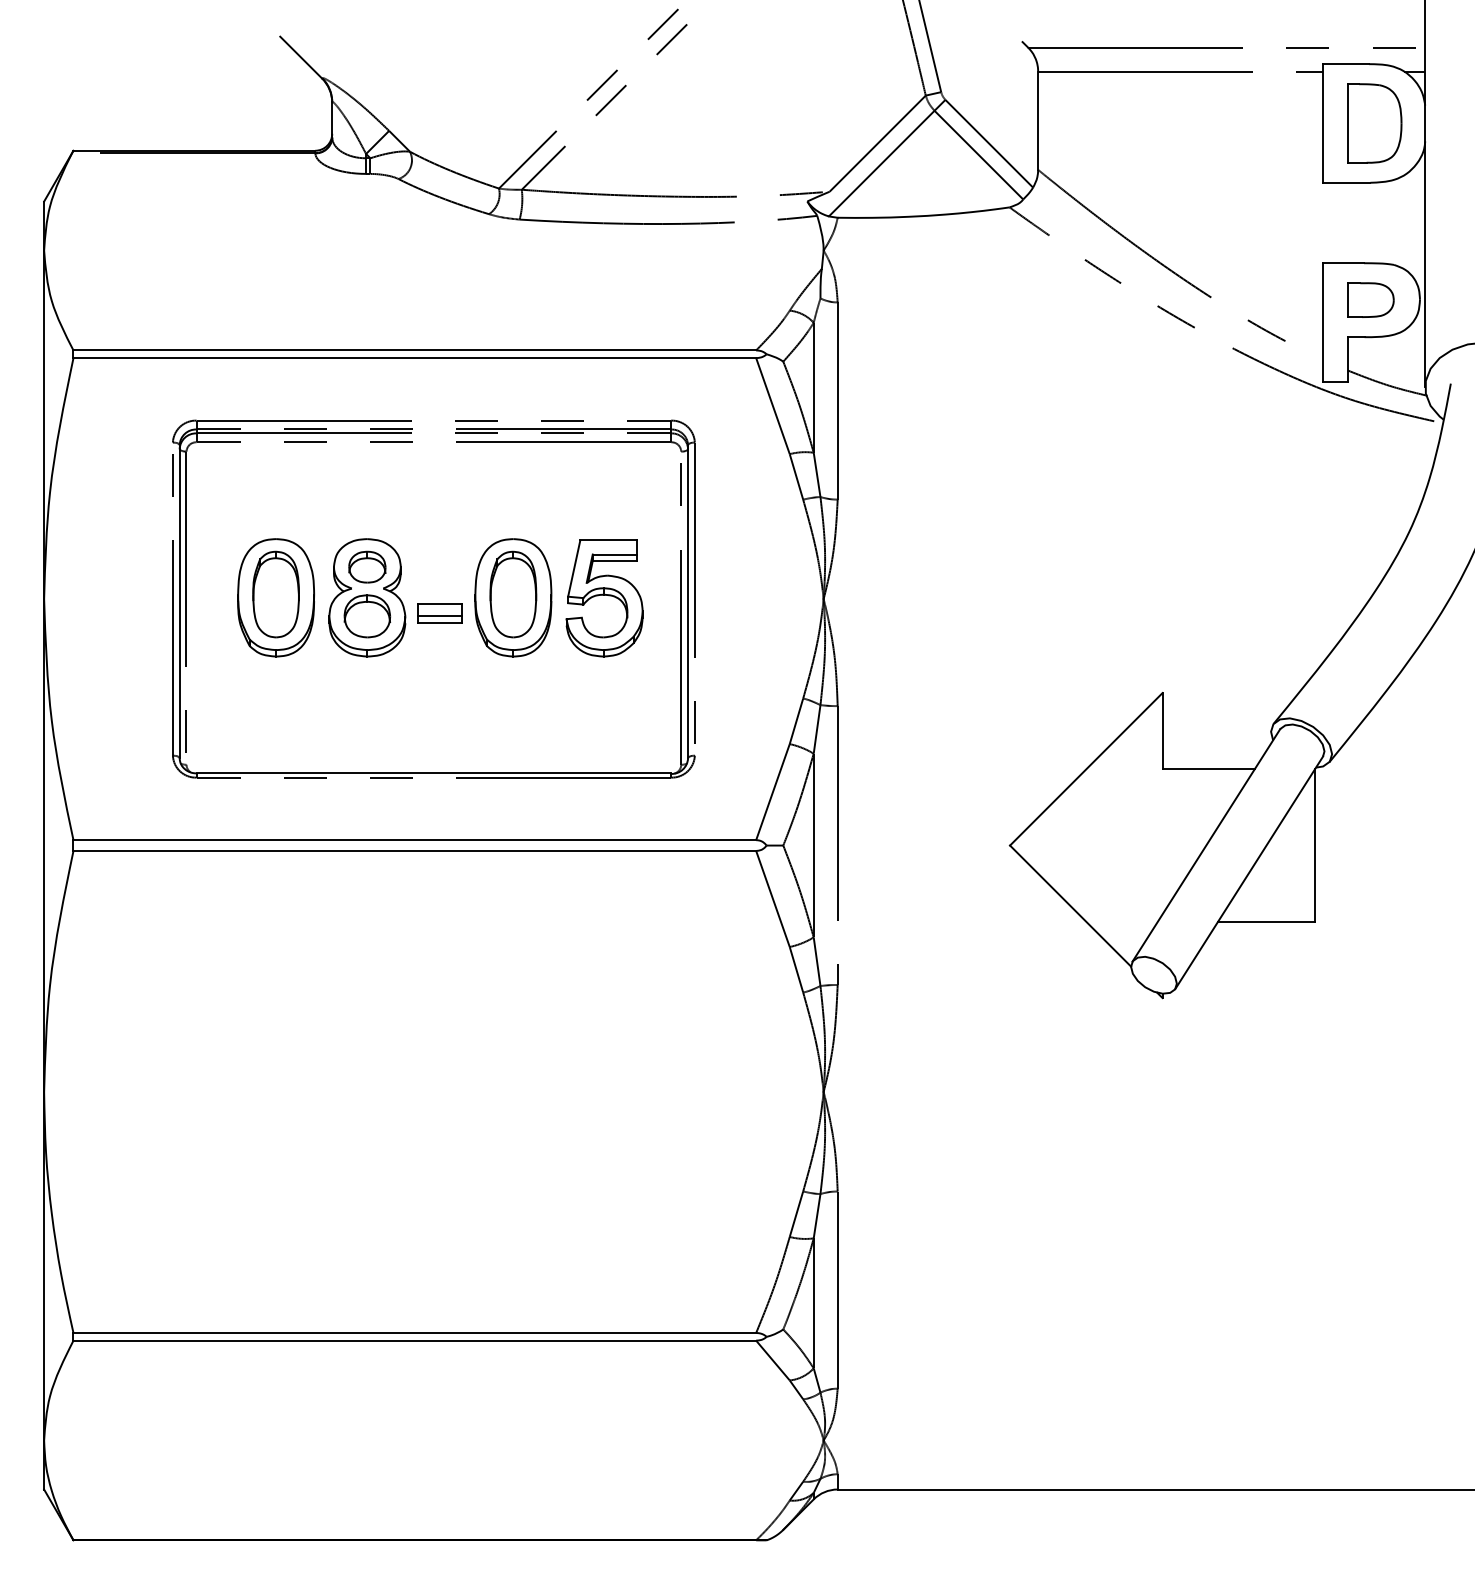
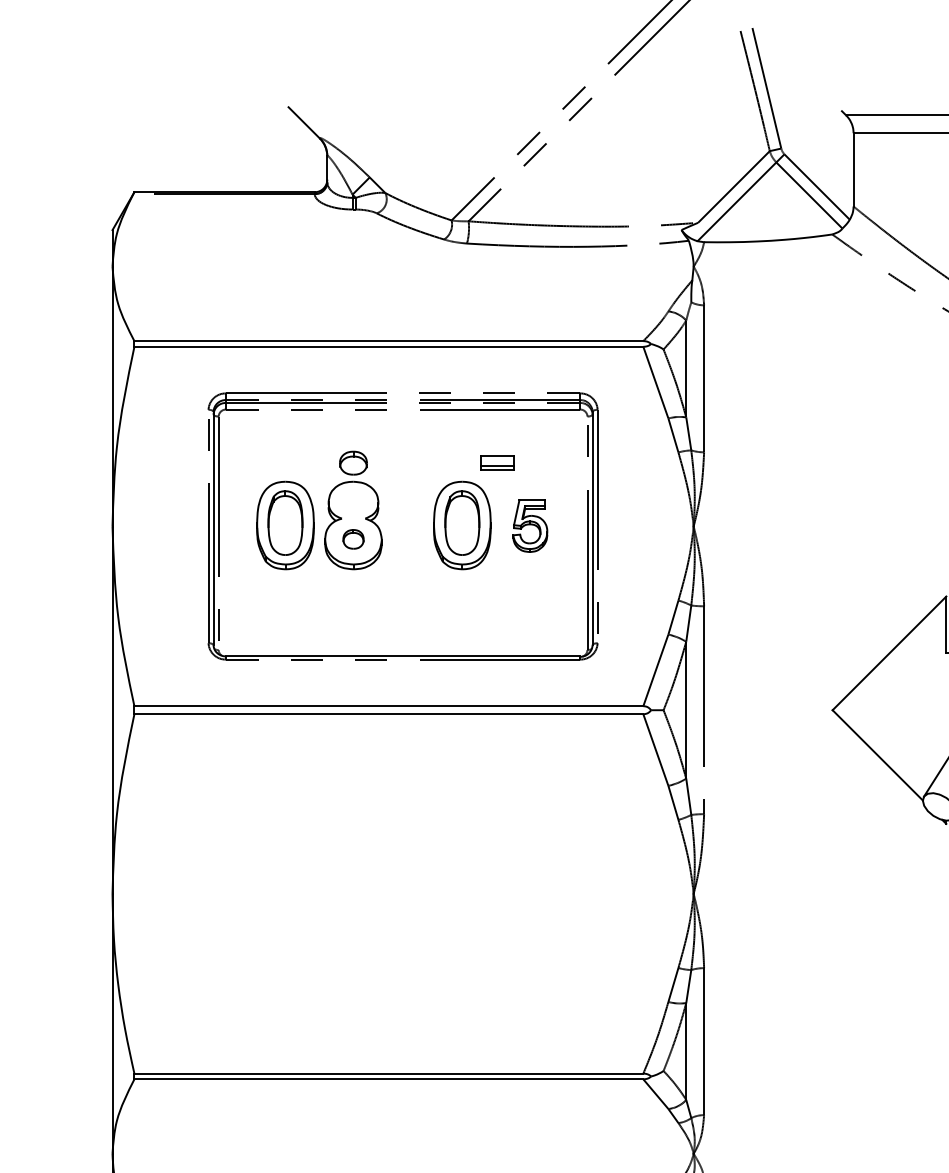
part: (367, 566) -> (353, 462), moved
part: (604, 598) -> (530, 526), size x0.6
part: (439, 613) -> (497, 463), moved
part: (367, 616) -> (353, 539), size x0.6

